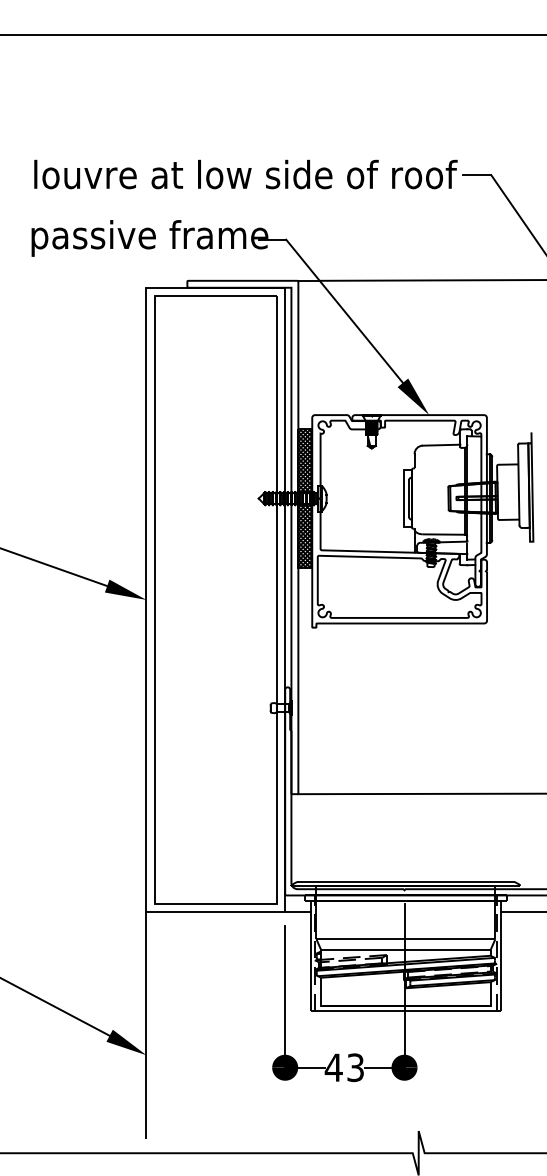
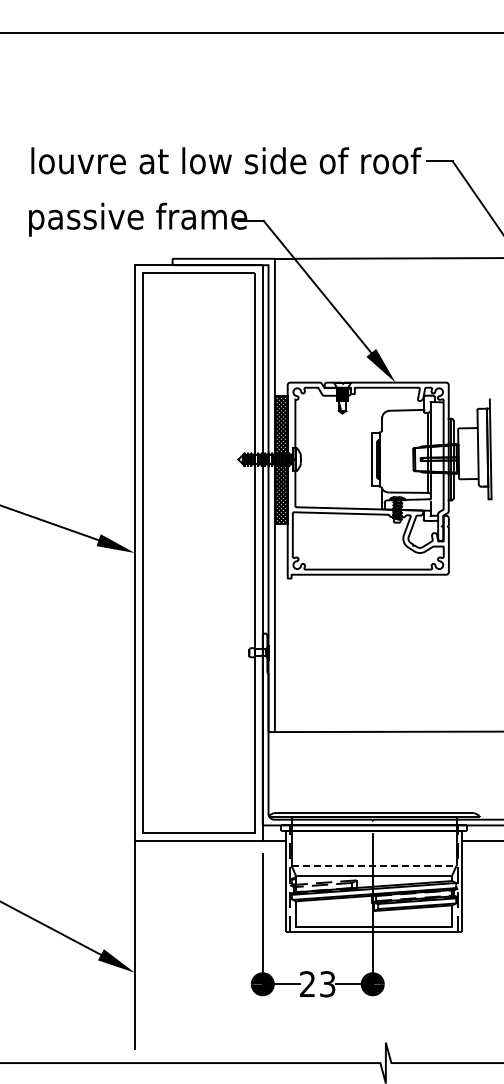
line: (406, 938) -> (374, 865), solid -> dashed
text: (333, 1066) -> (307, 983), 43 -> 23

